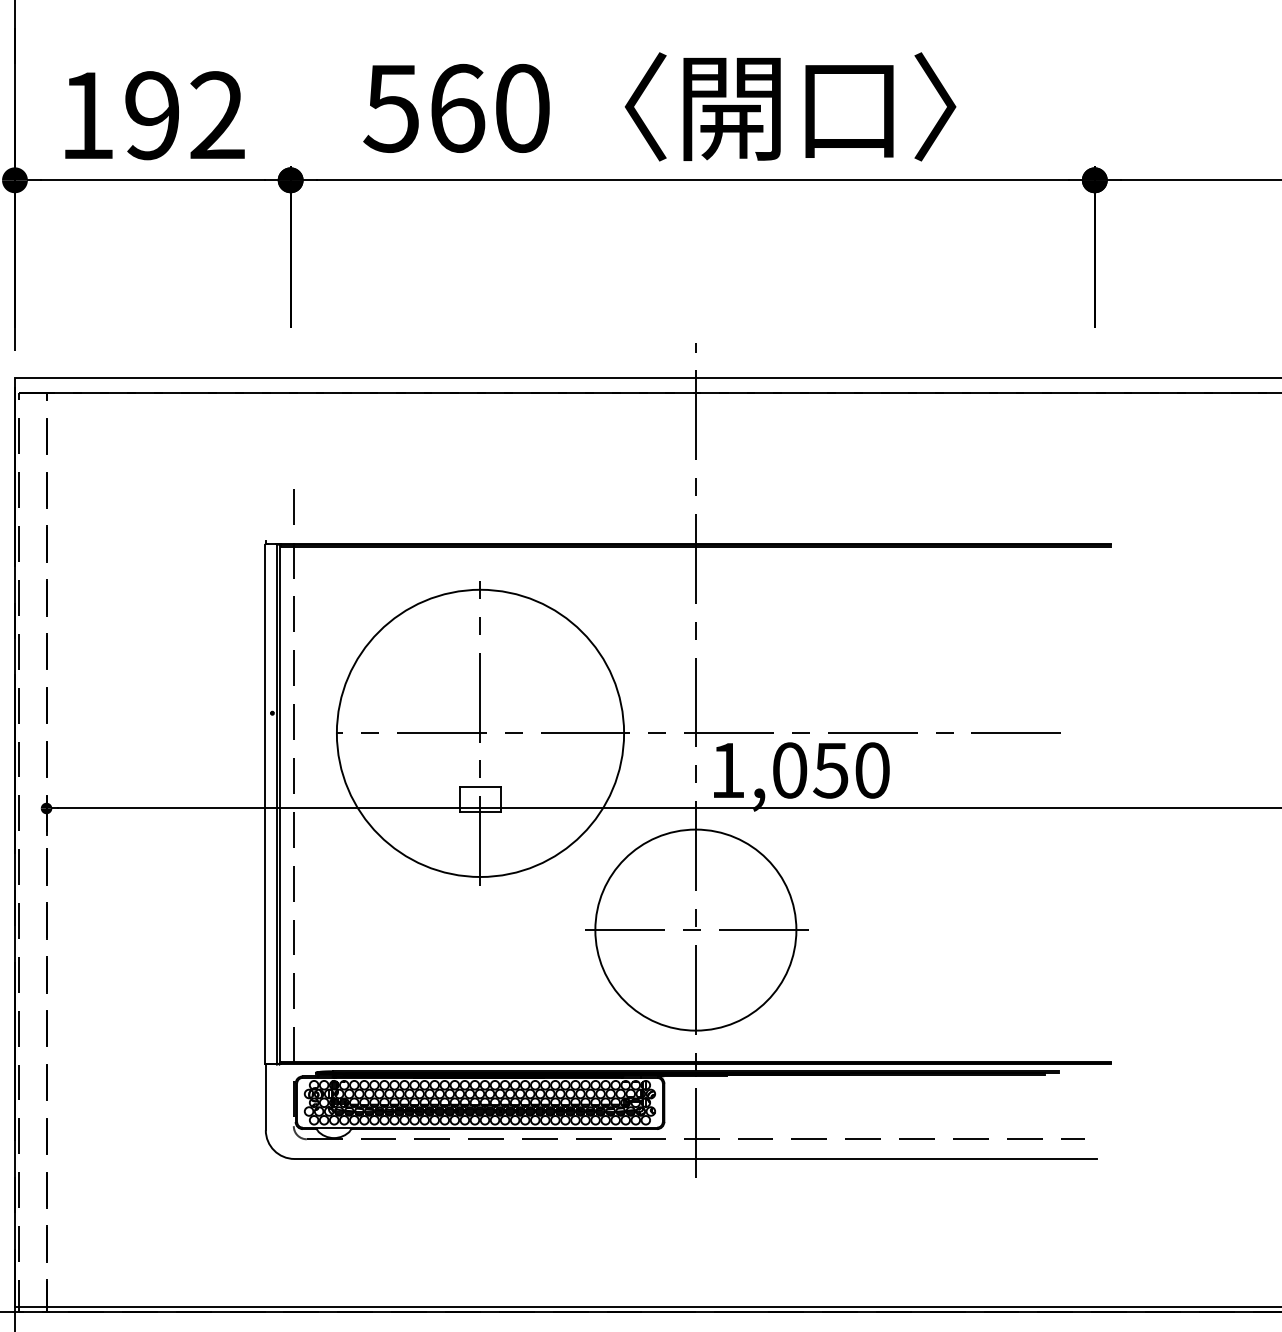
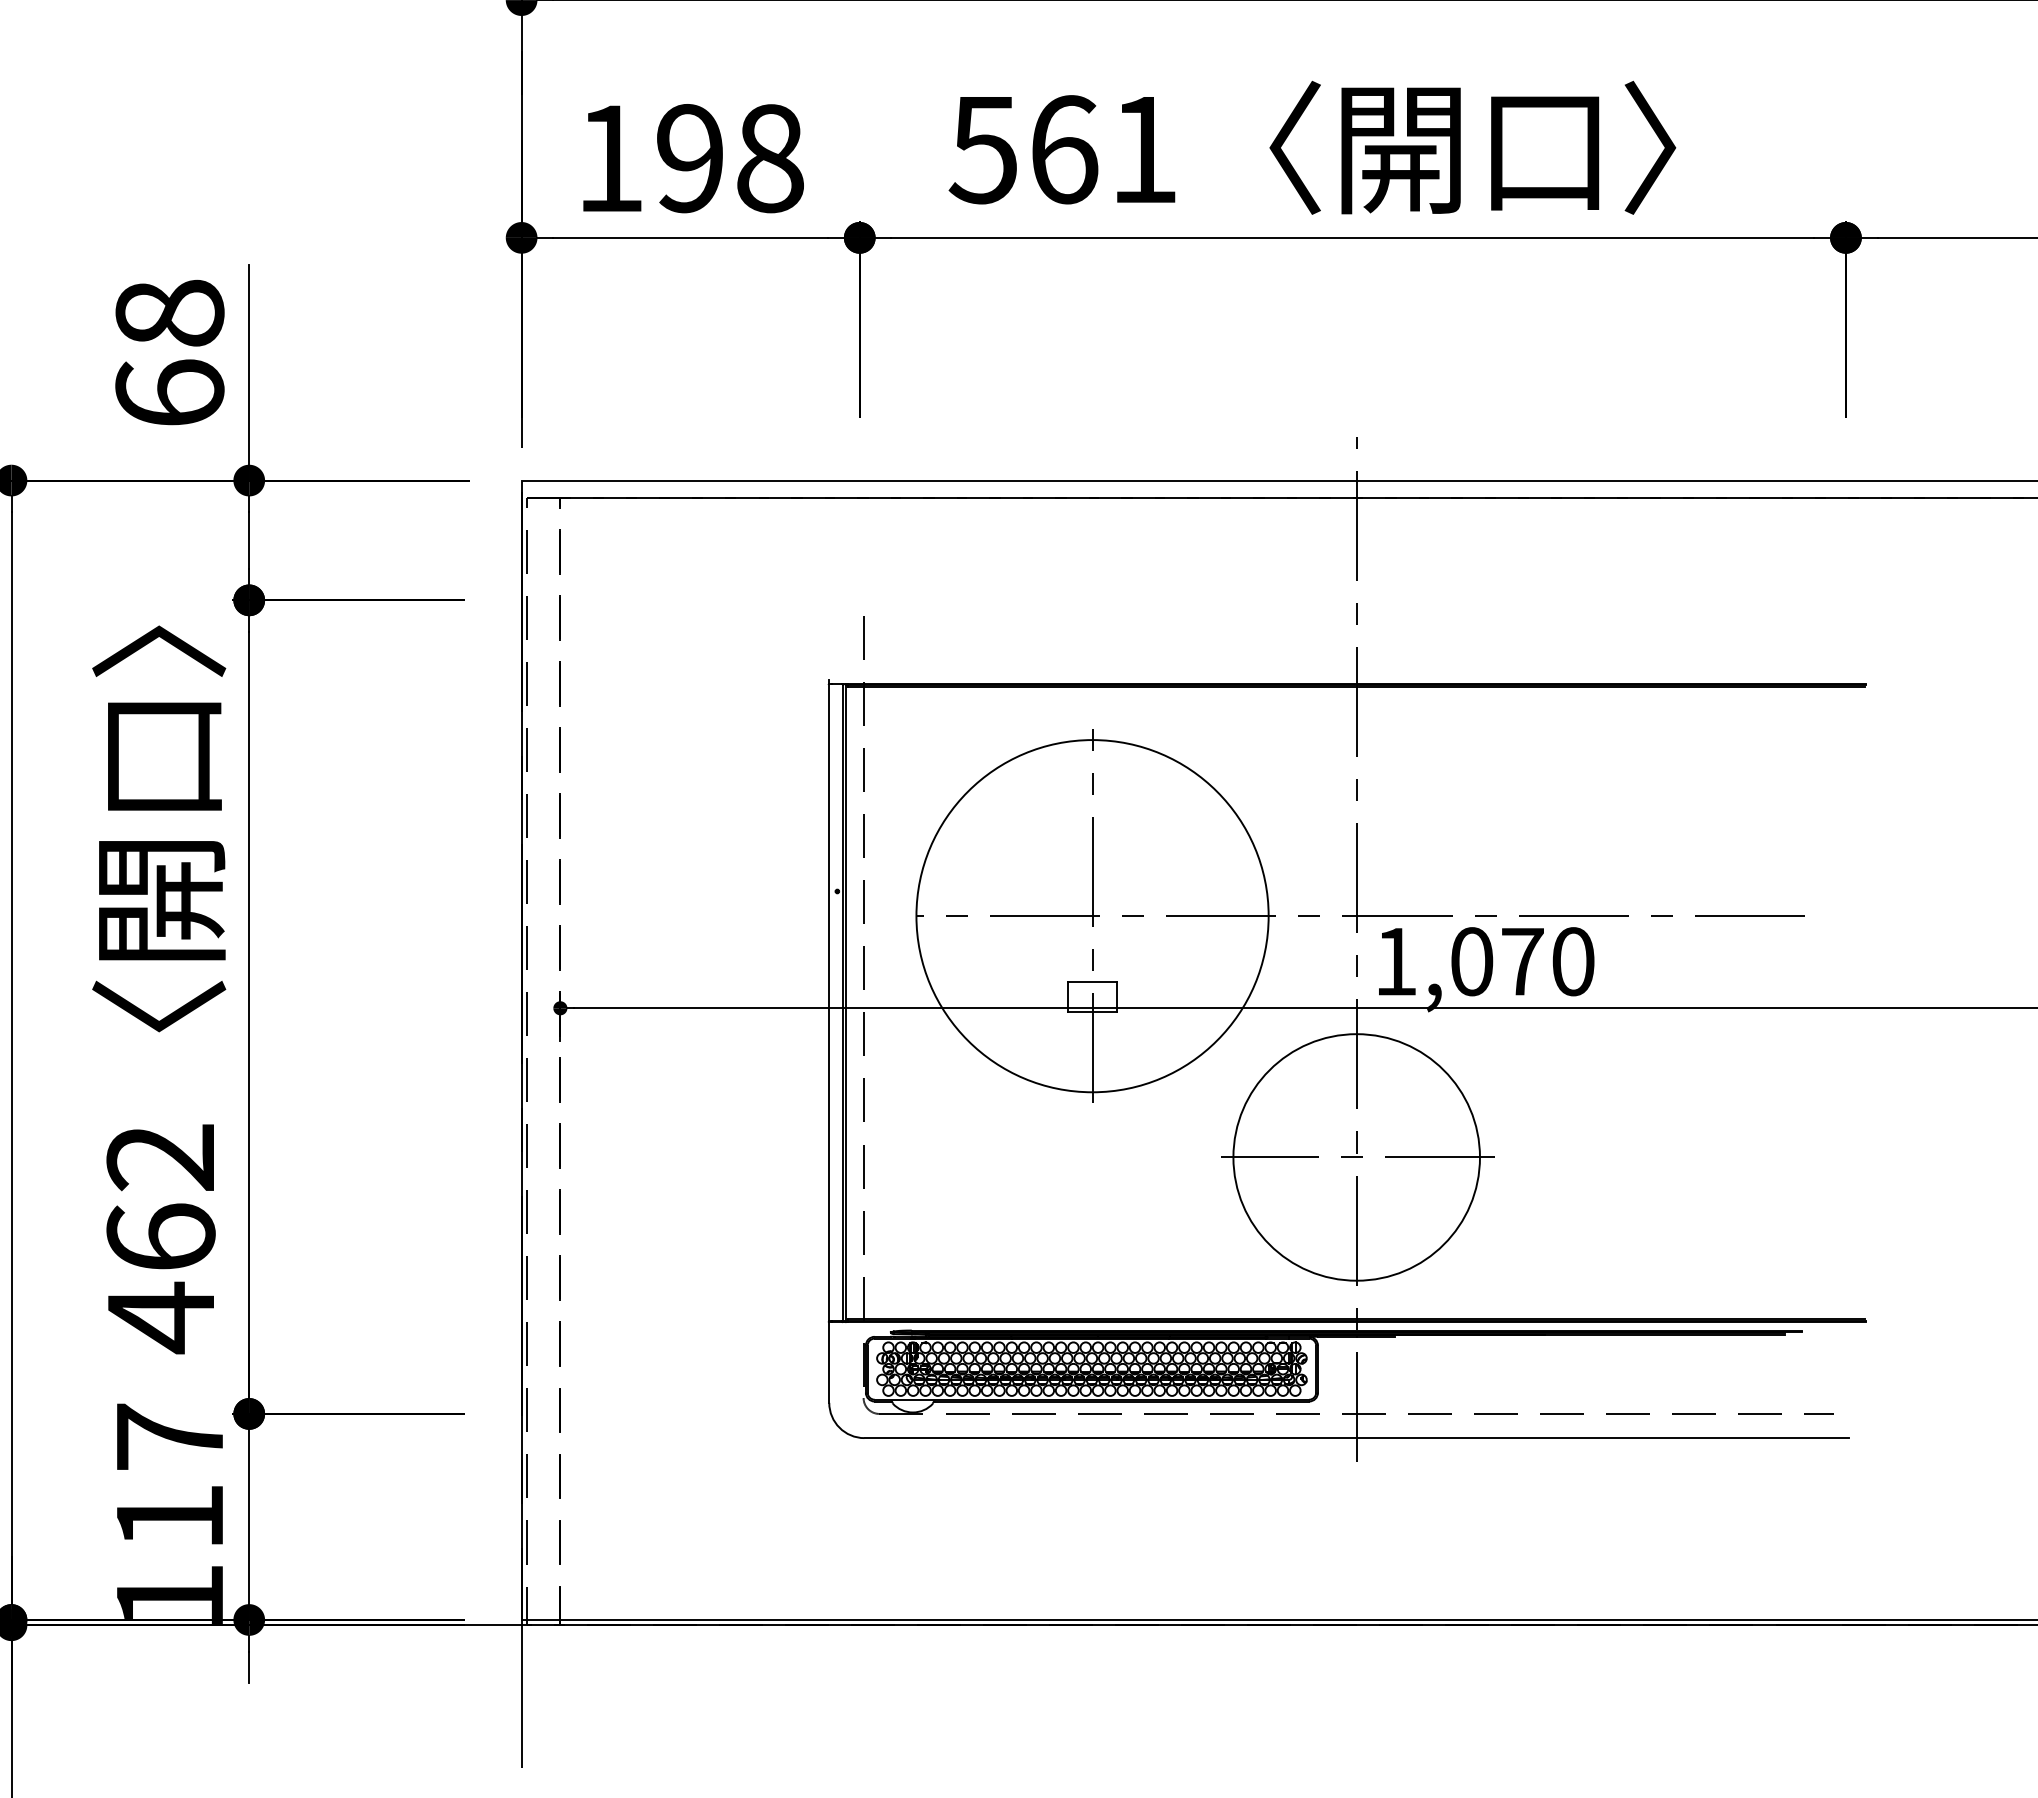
text: (522, 108) -> (1144, 149), 560 -> 561
text: (217, 115) -> (769, 158), 192 -> 198
text: (830, 771) -> (1521, 962), 1,050 -> 1,070

